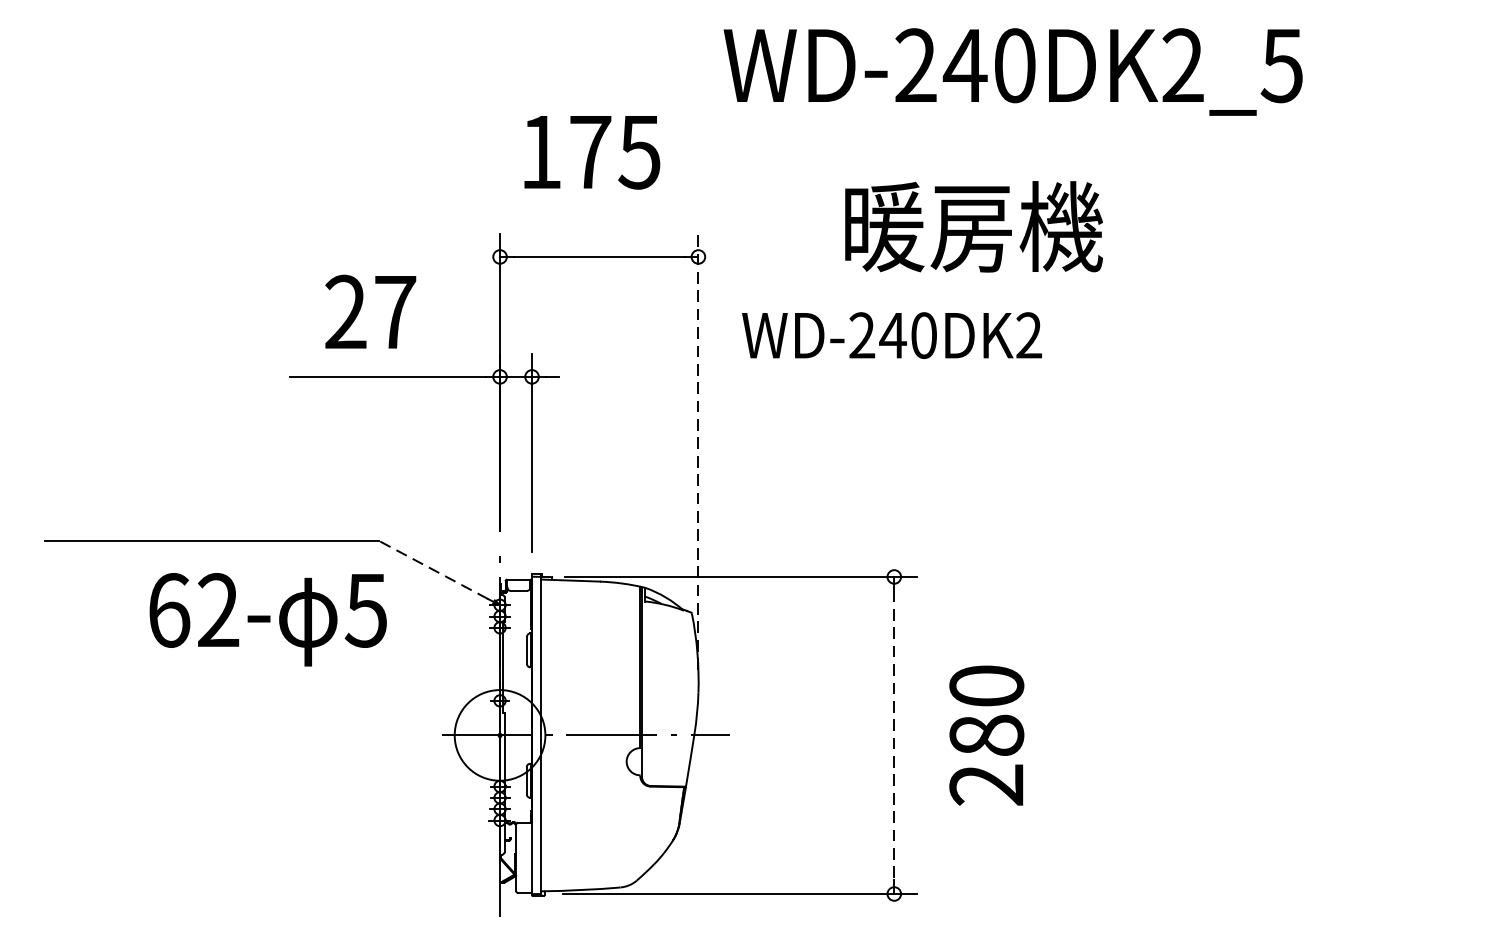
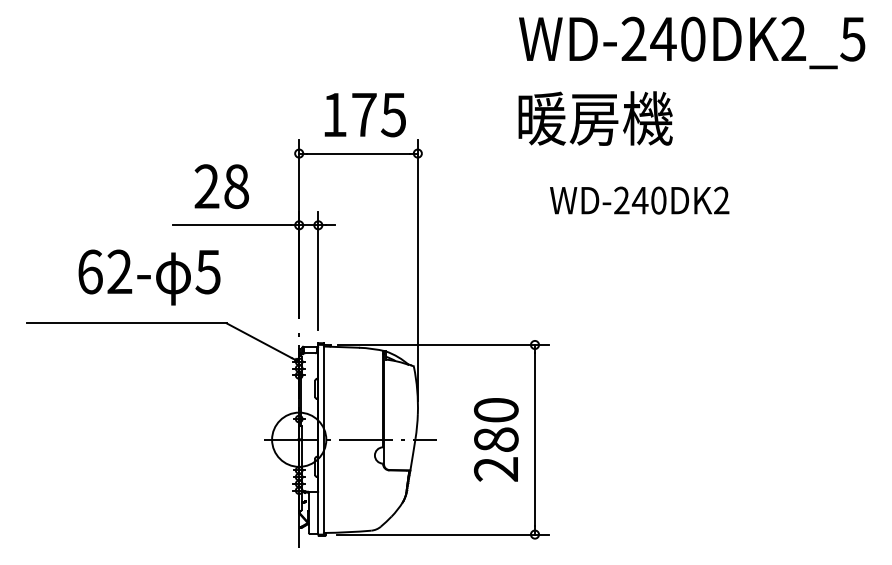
text: (1013, 71) -> (692, 42), moved
text: (590, 153) -> (364, 115), moved
text: (973, 226) -> (595, 118), moved
text: (395, 311) -> (236, 186), 27 -> 28
text: (891, 335) -> (639, 200), moved
line: (697, 450) -> (417, 269), dashed -> solid
line: (433, 569) -> (259, 340), dashed -> solid
text: (268, 619) -> (149, 277), moved
line: (893, 735) -> (534, 439), dashed -> solid
text: (987, 735) -> (496, 439), moved

